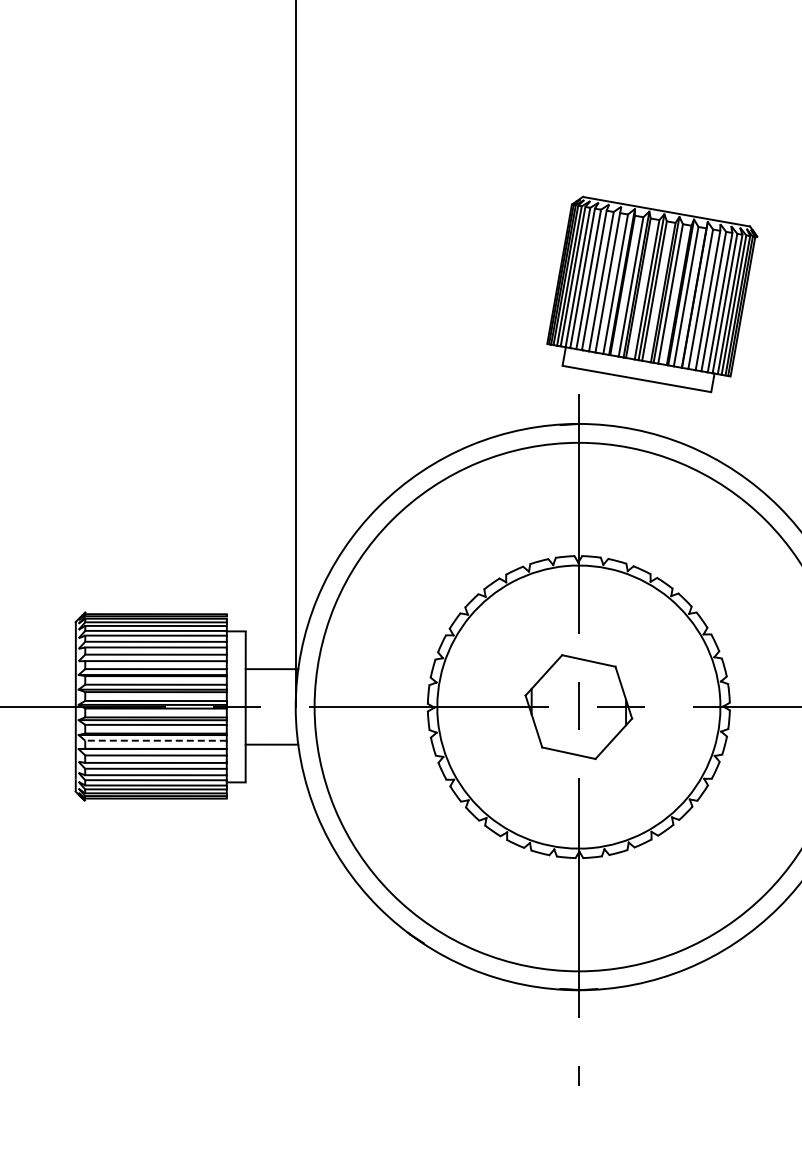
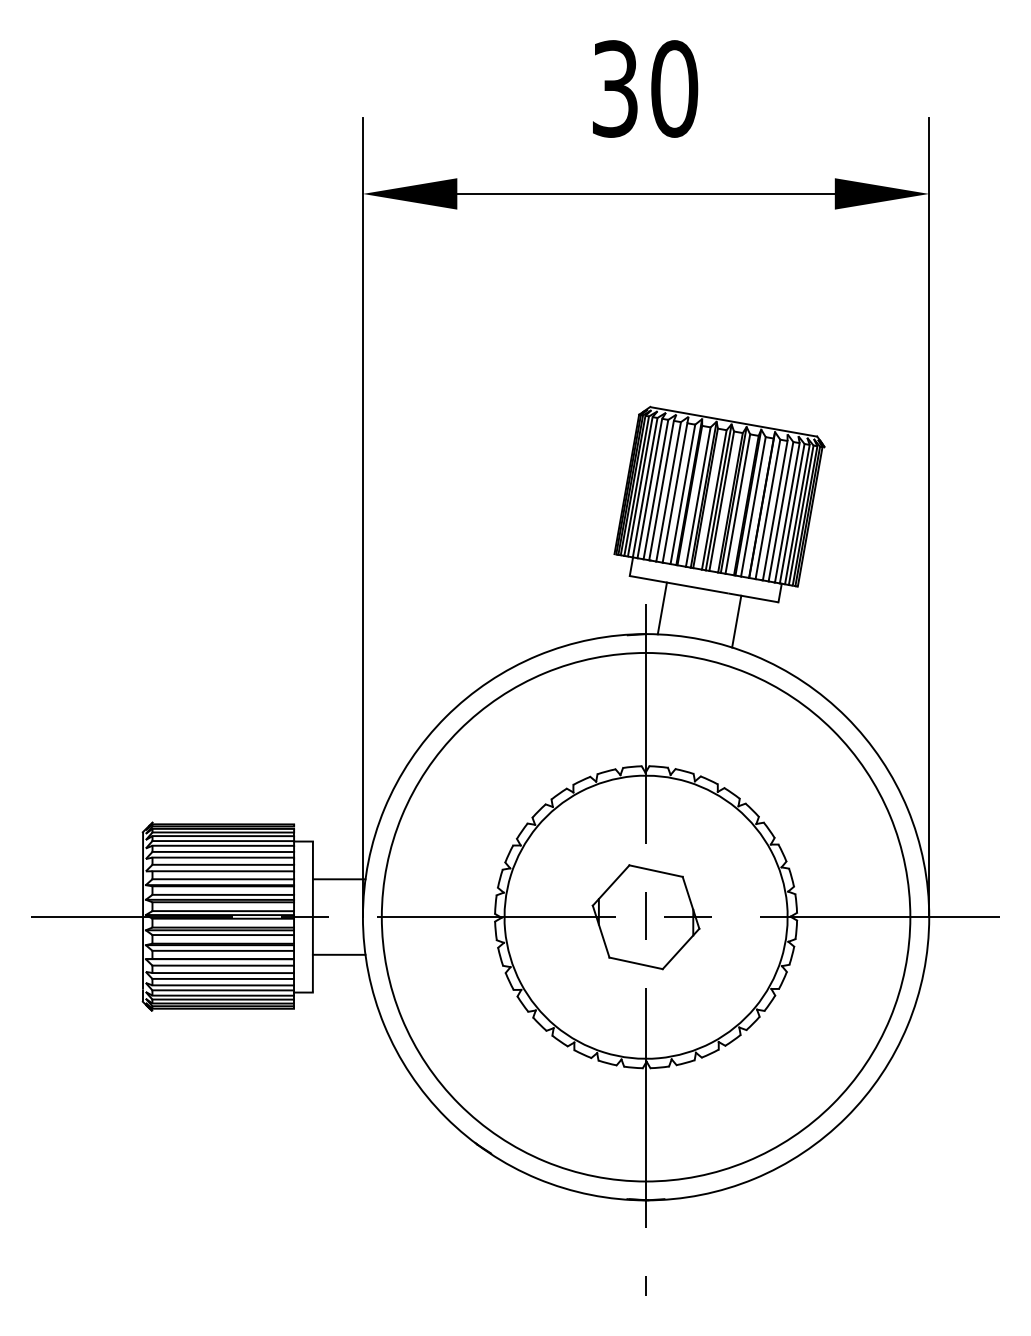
line: (594, 398) -> (661, 608), added
line: (669, 411) -> (736, 621), added
line: (156, 740) -> (223, 950), dashed -> solid

